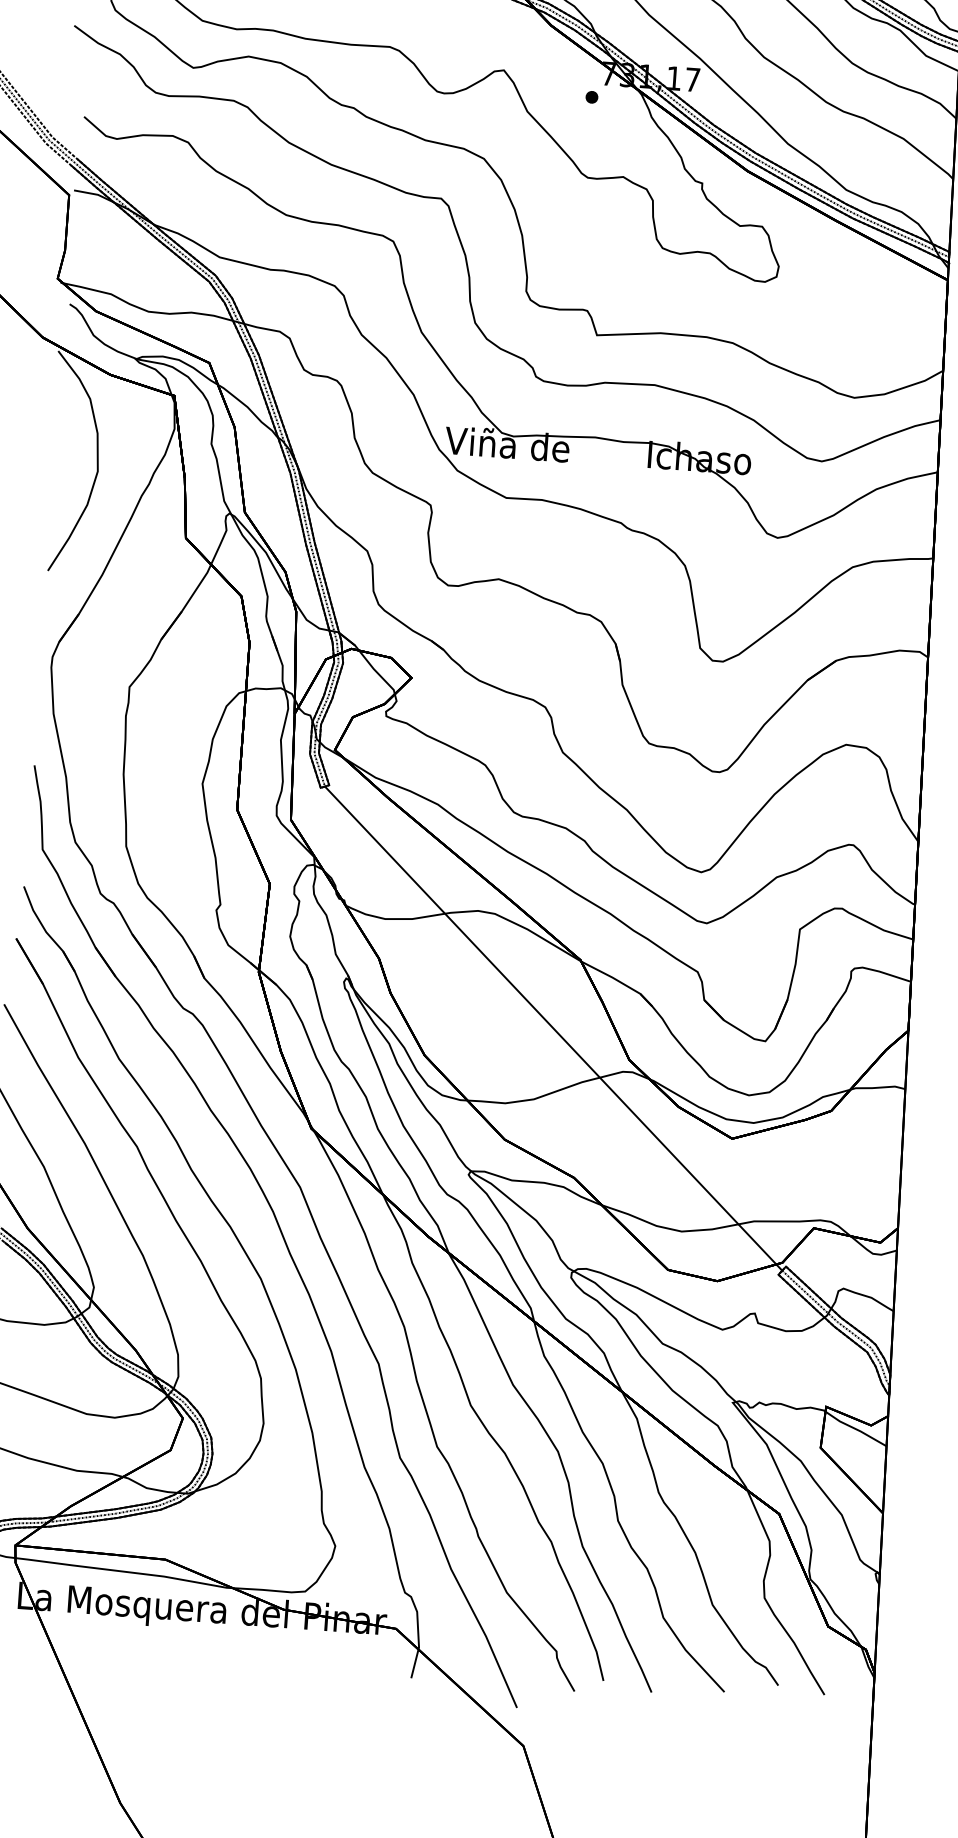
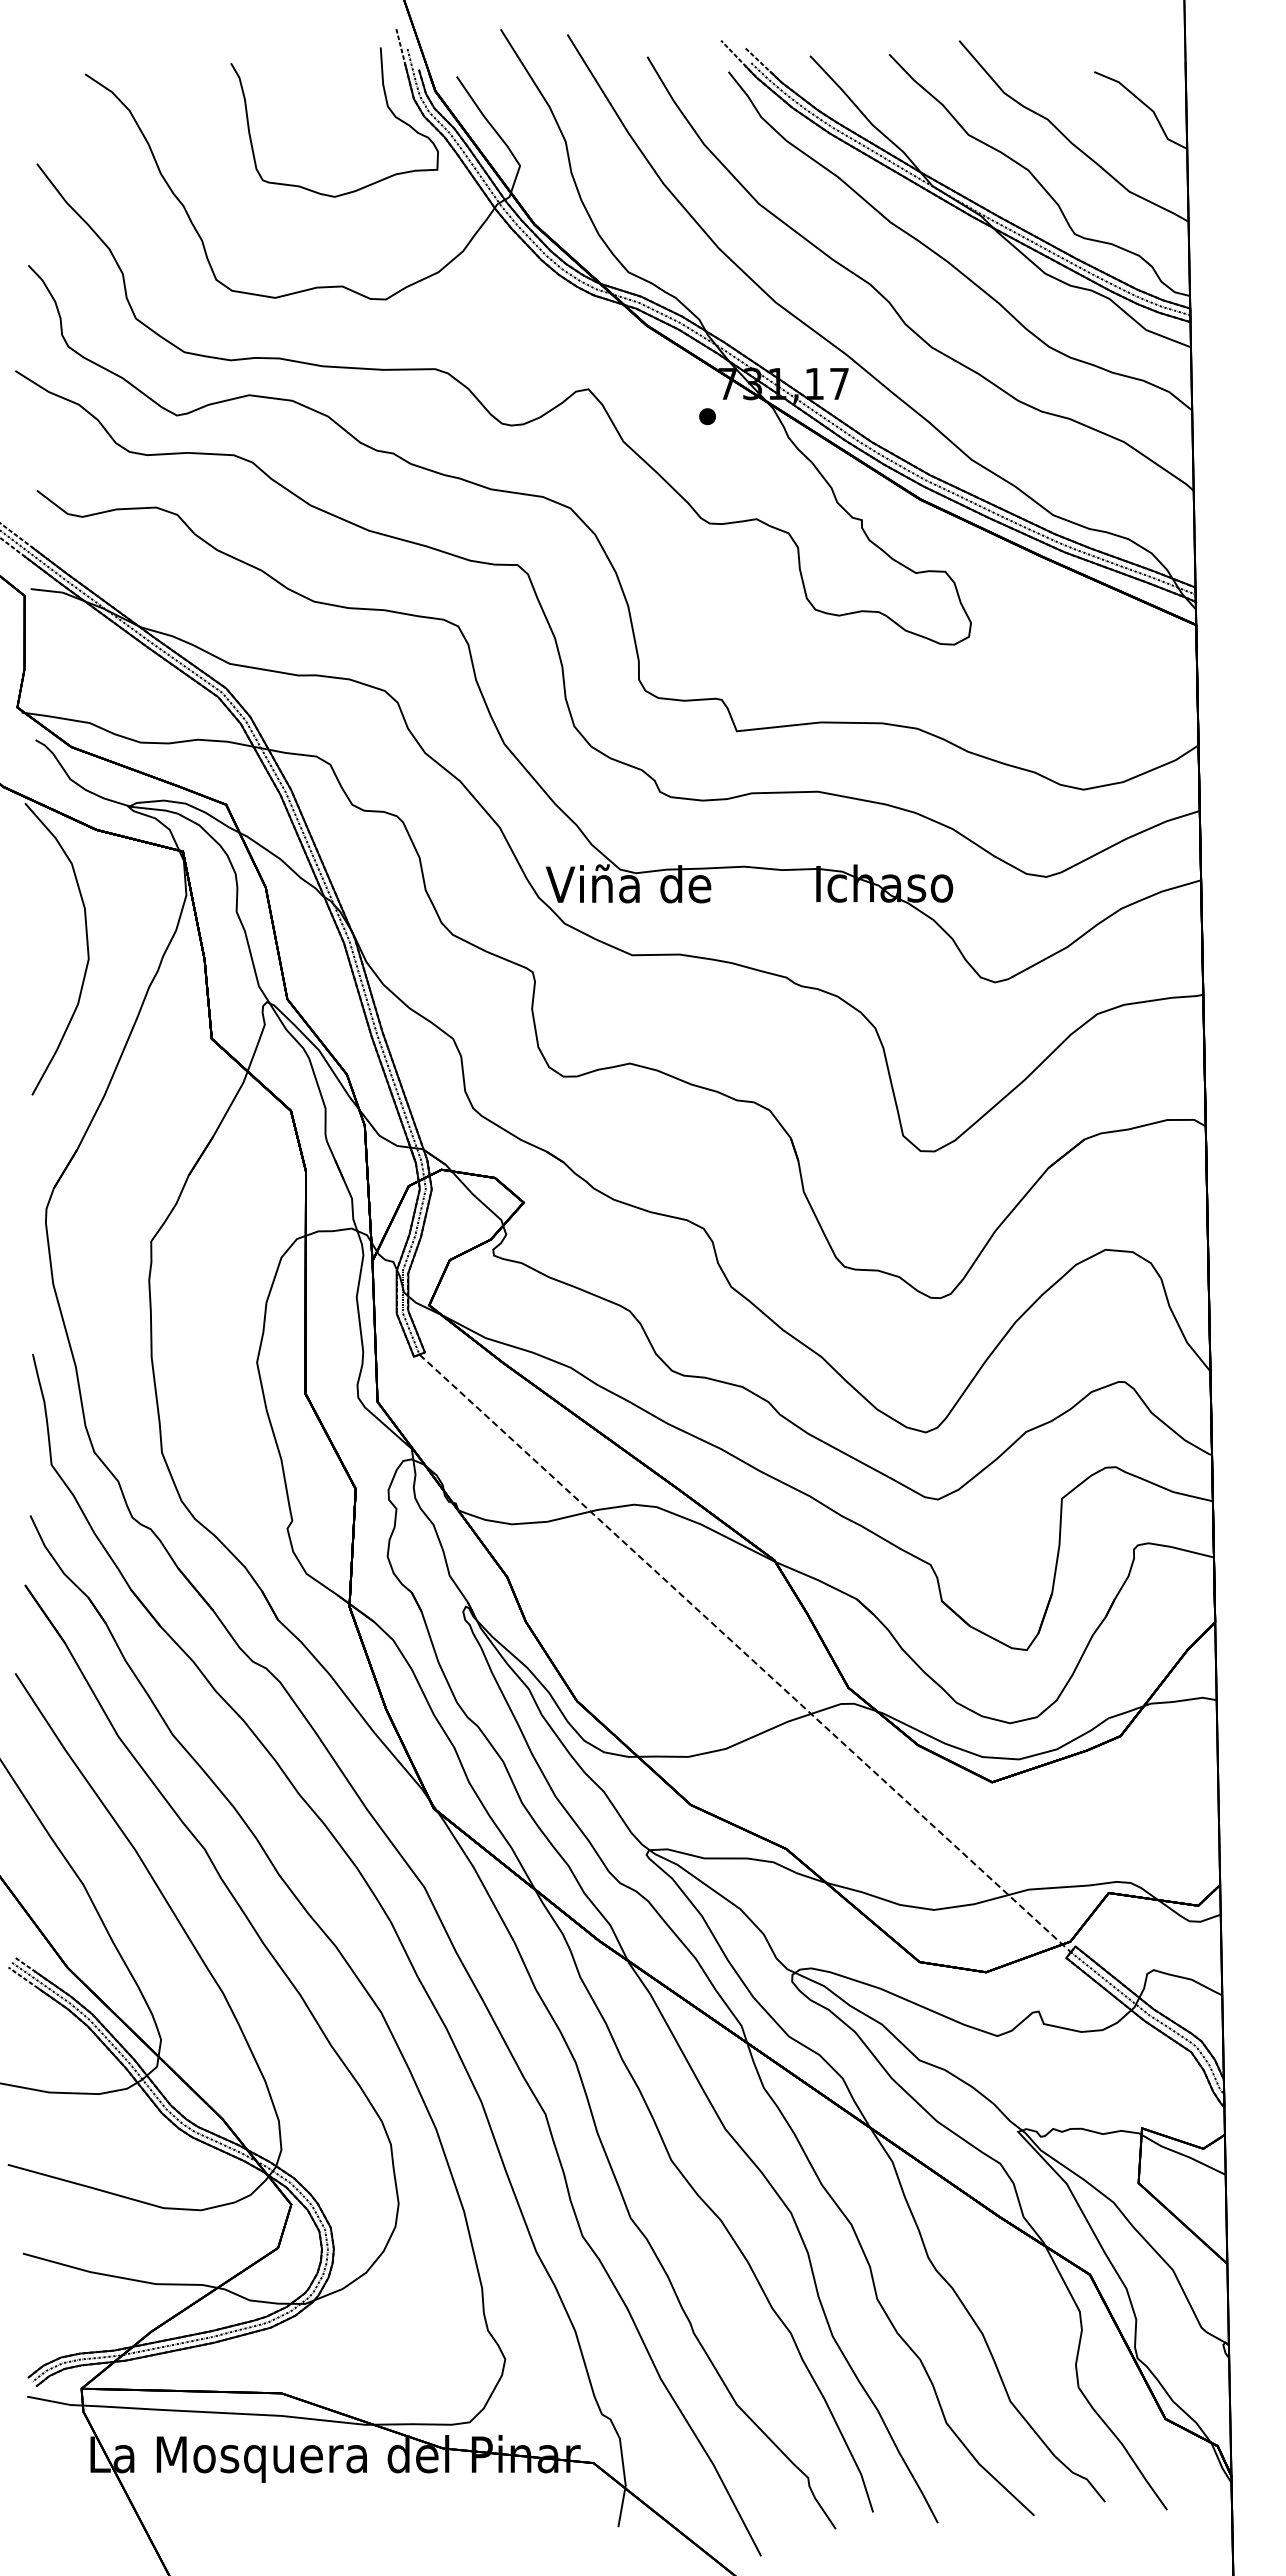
line: (553, 1028) -> (745, 1653), solid -> dashed

